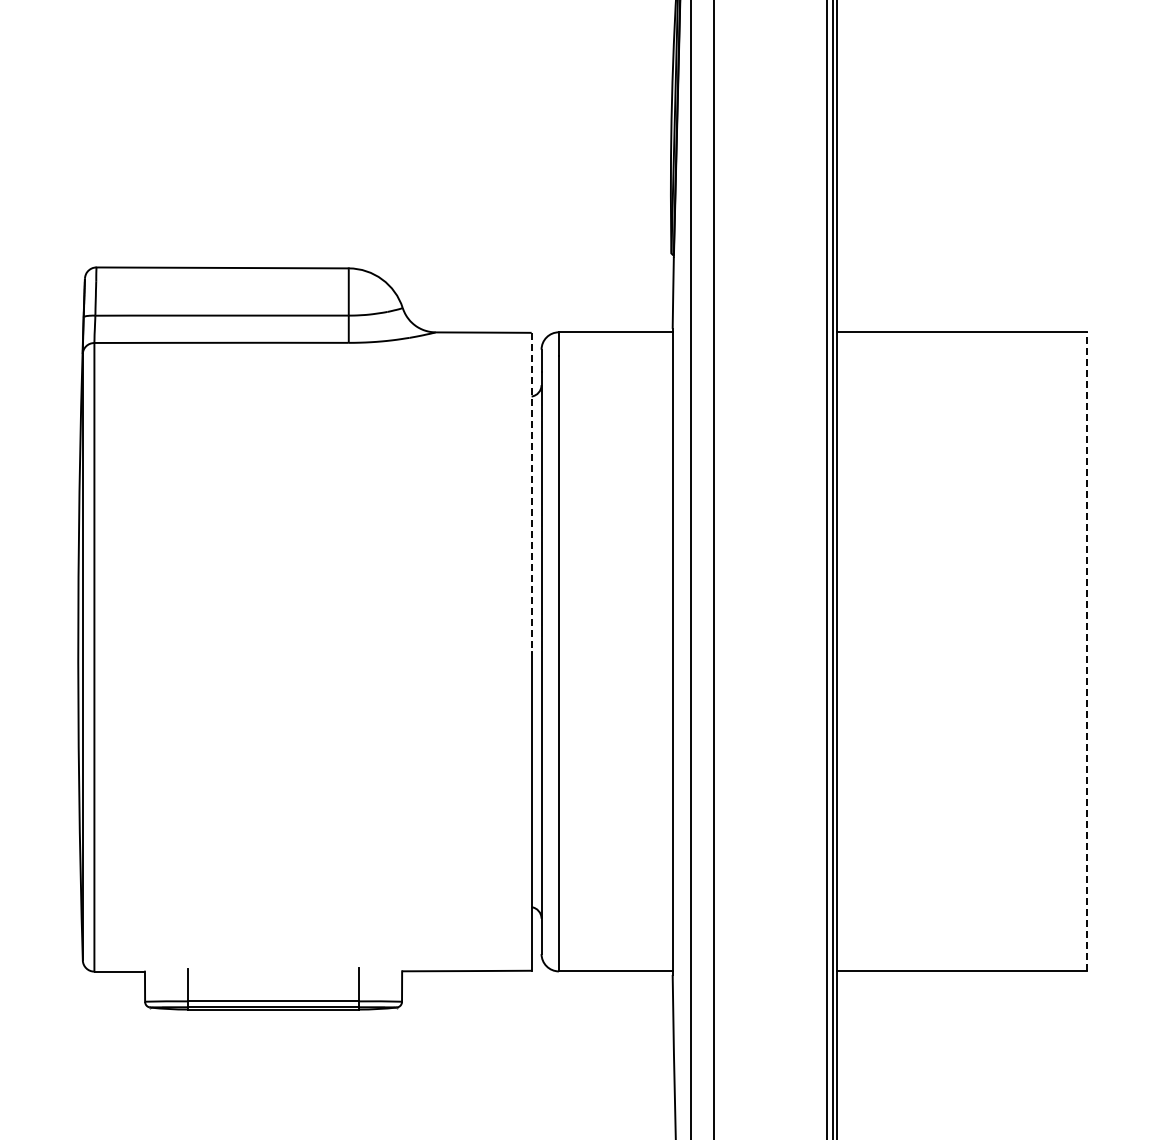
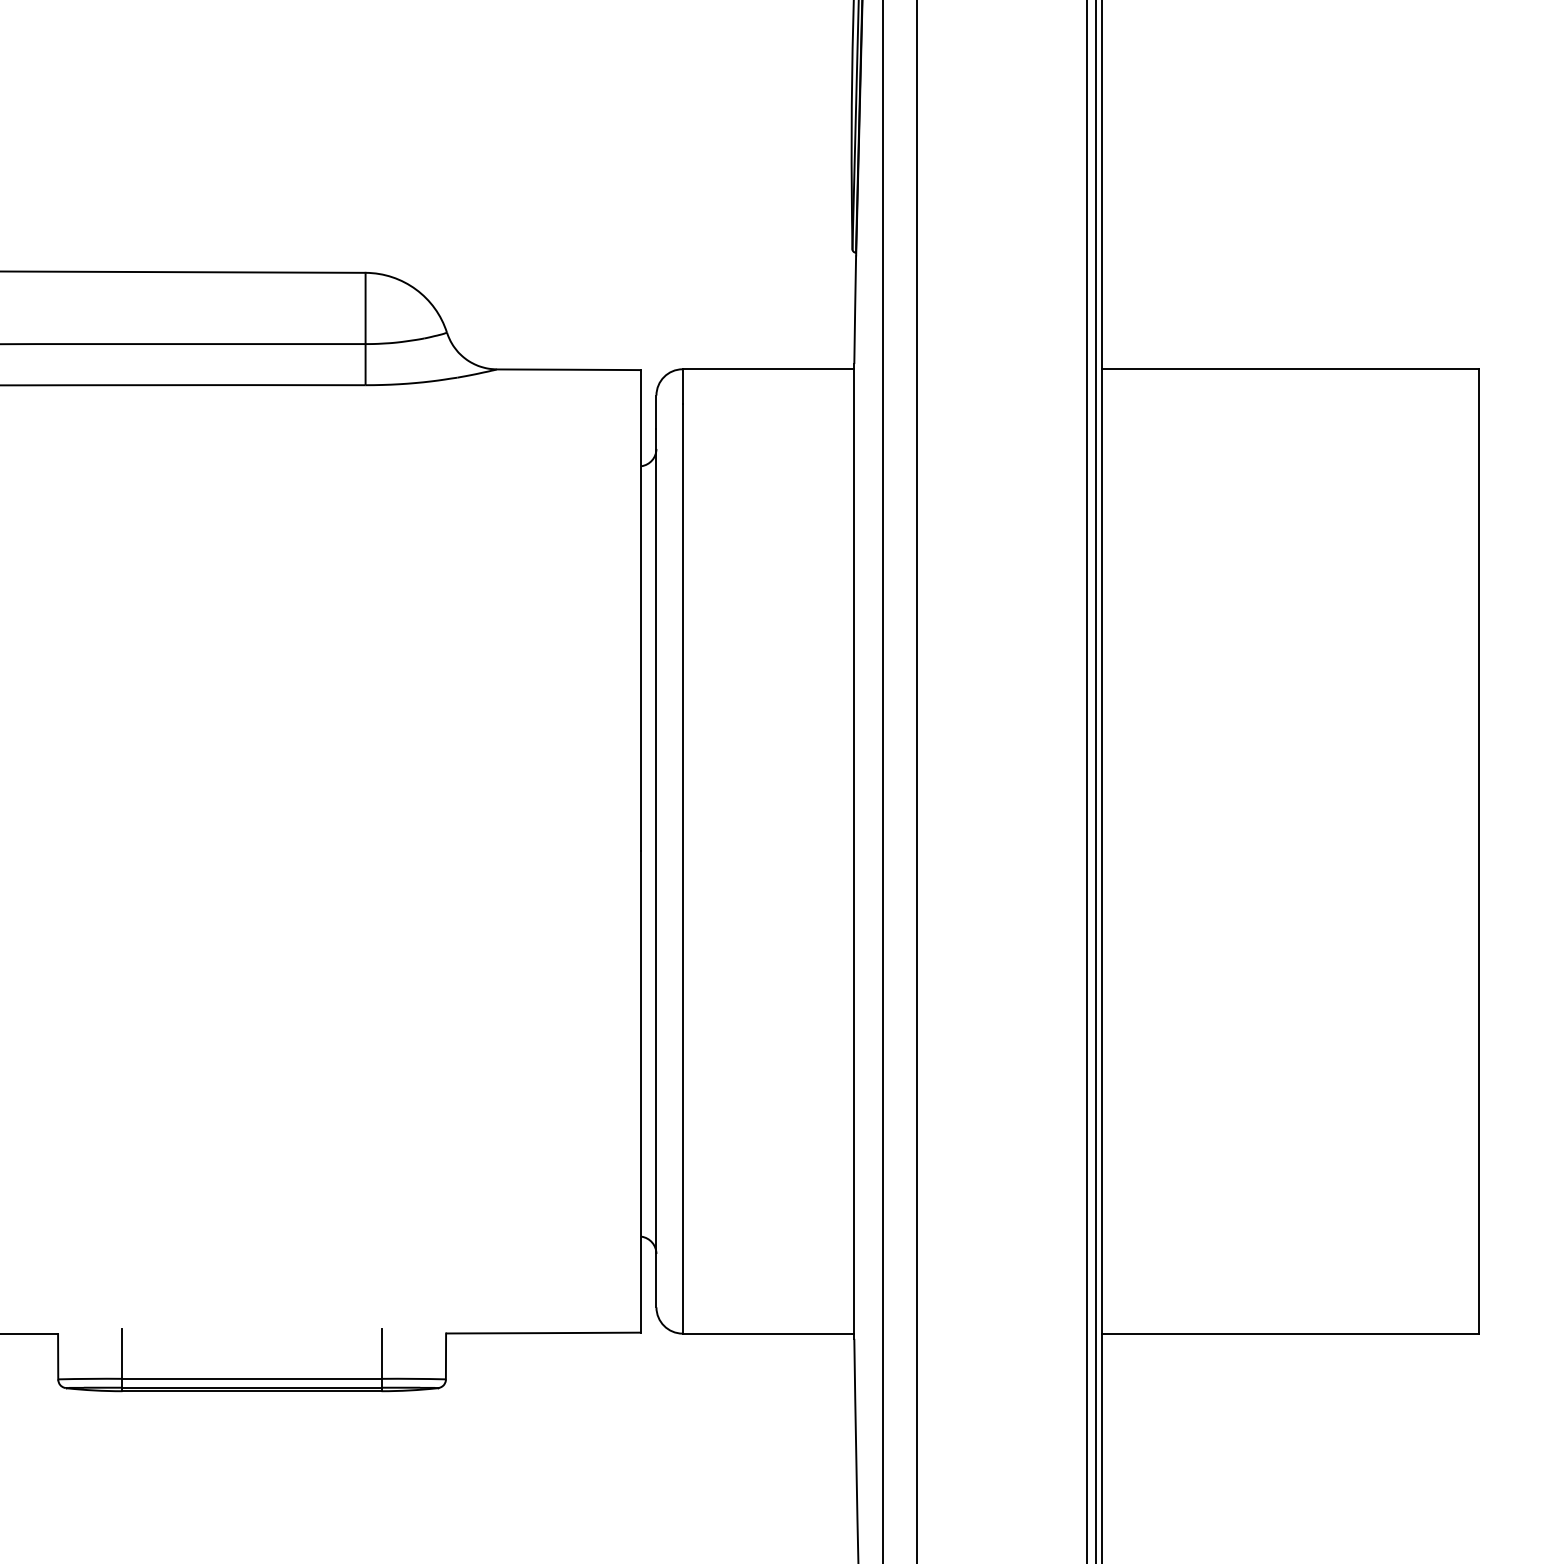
line: (531, 492) -> (641, 610), dashed -> solid
line: (1086, 651) -> (1478, 850), dashed -> solid

